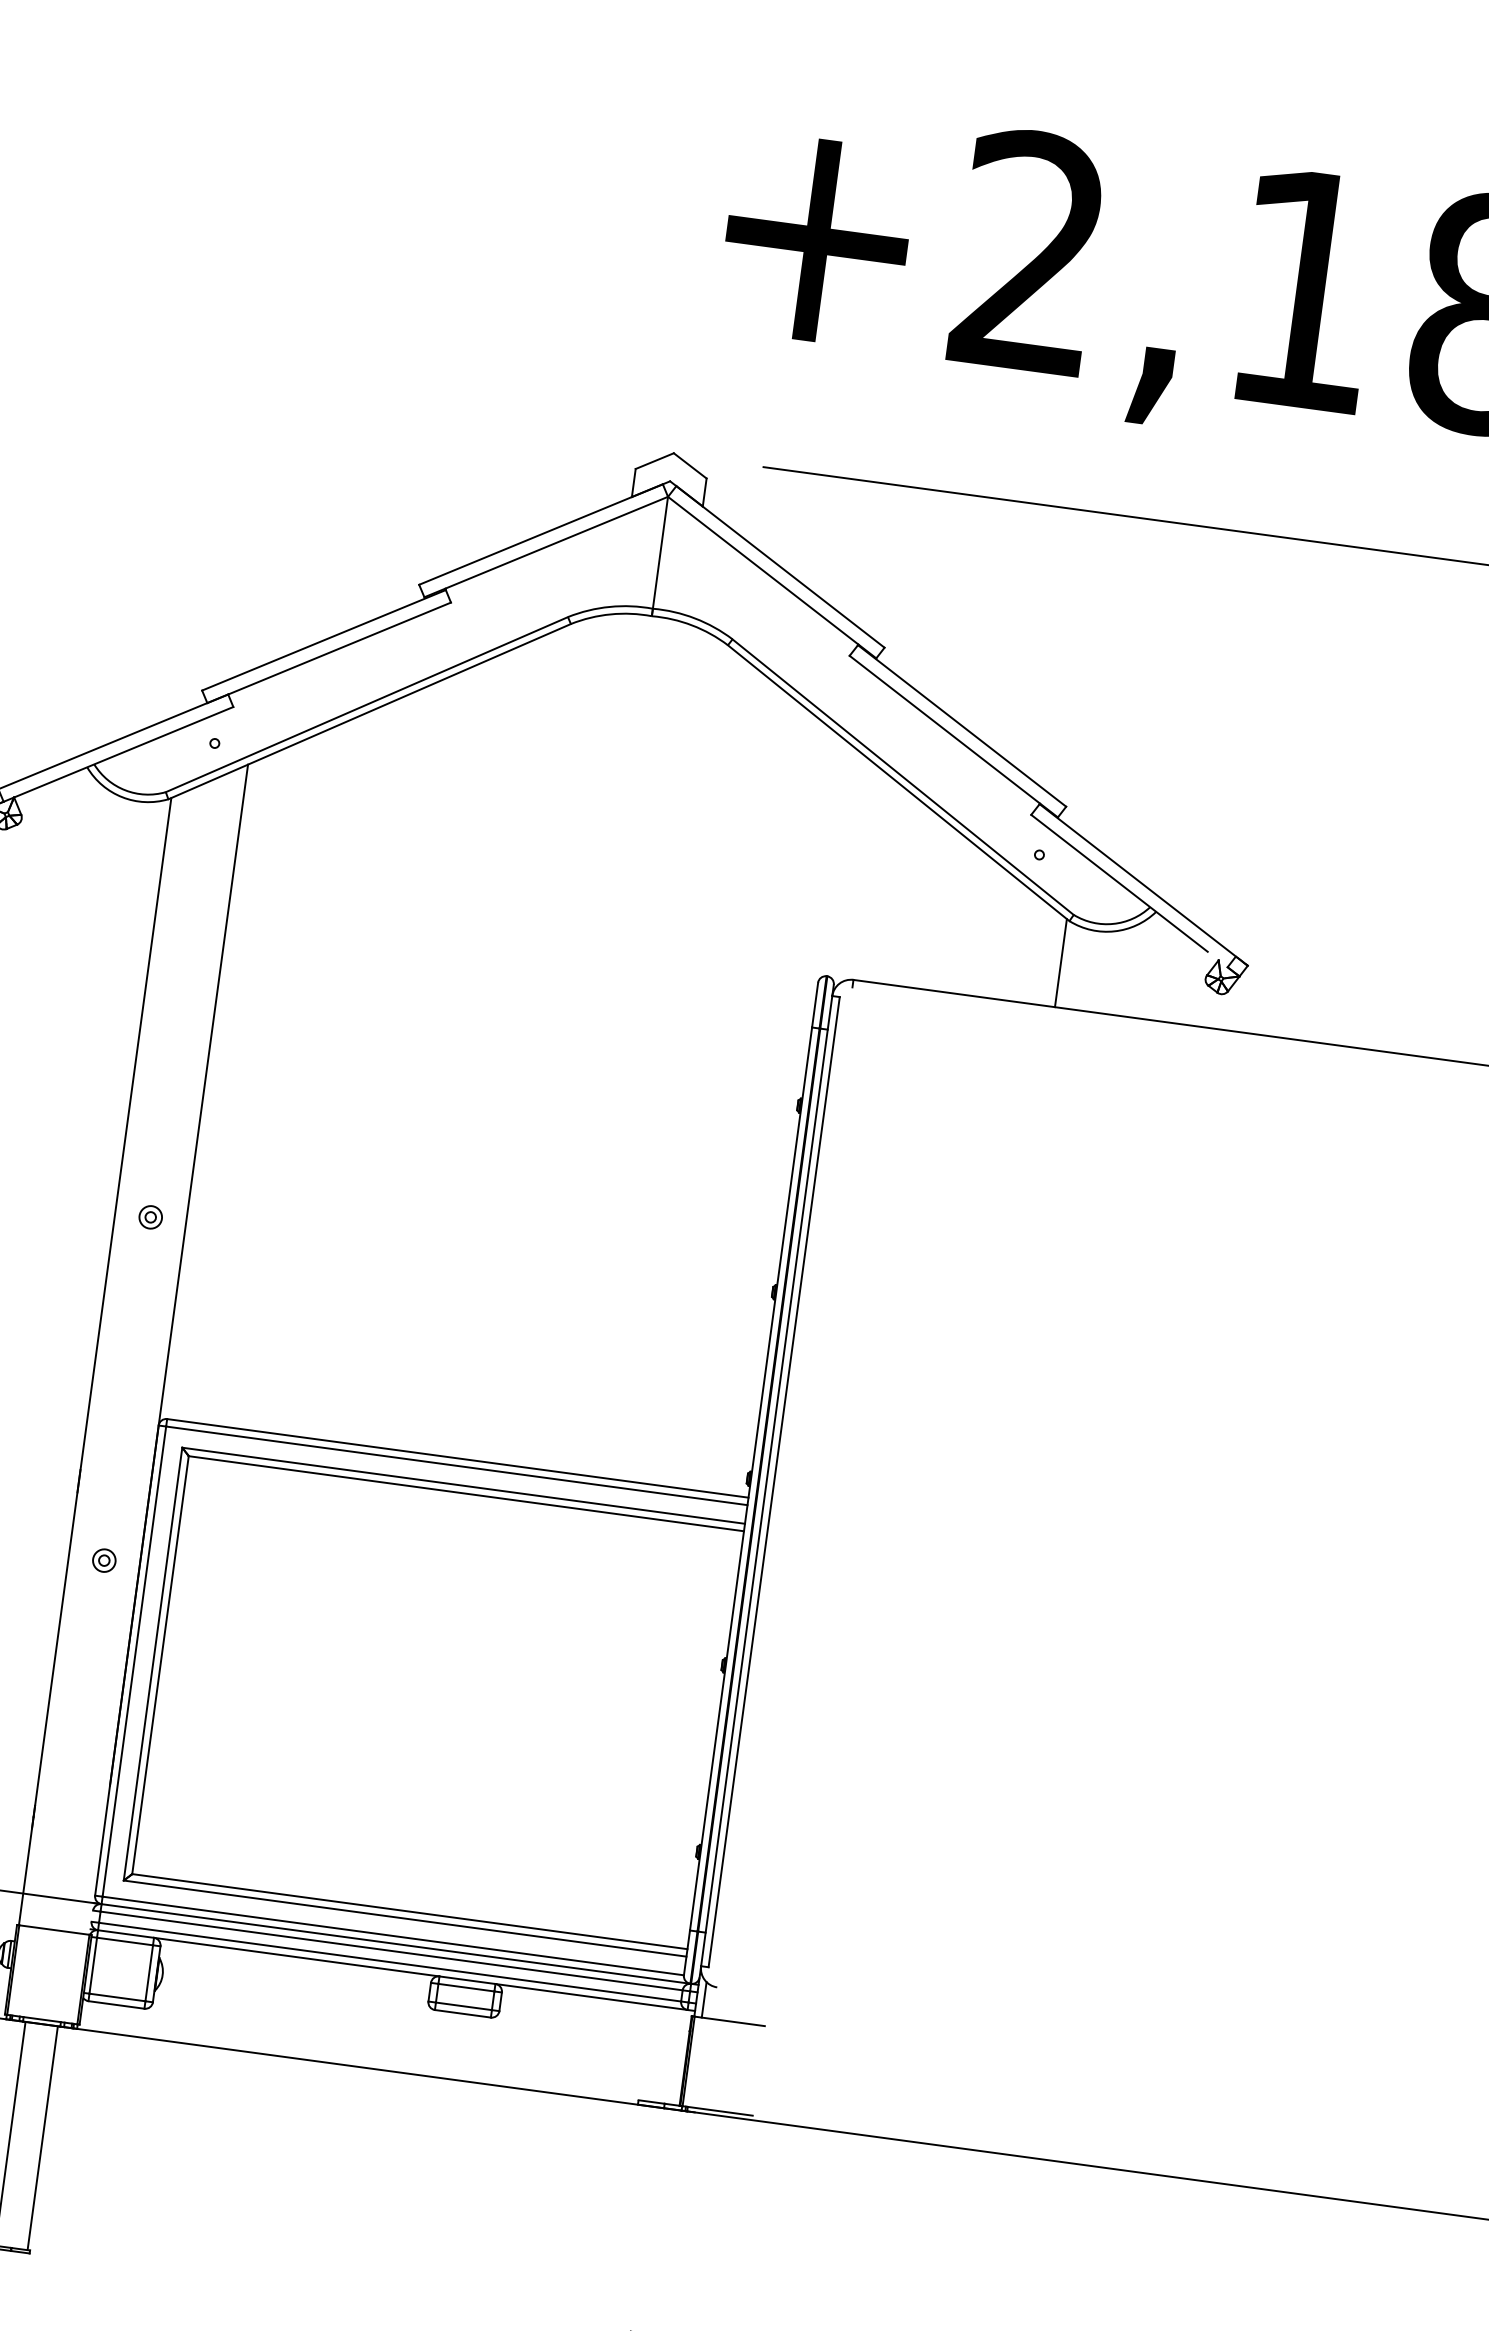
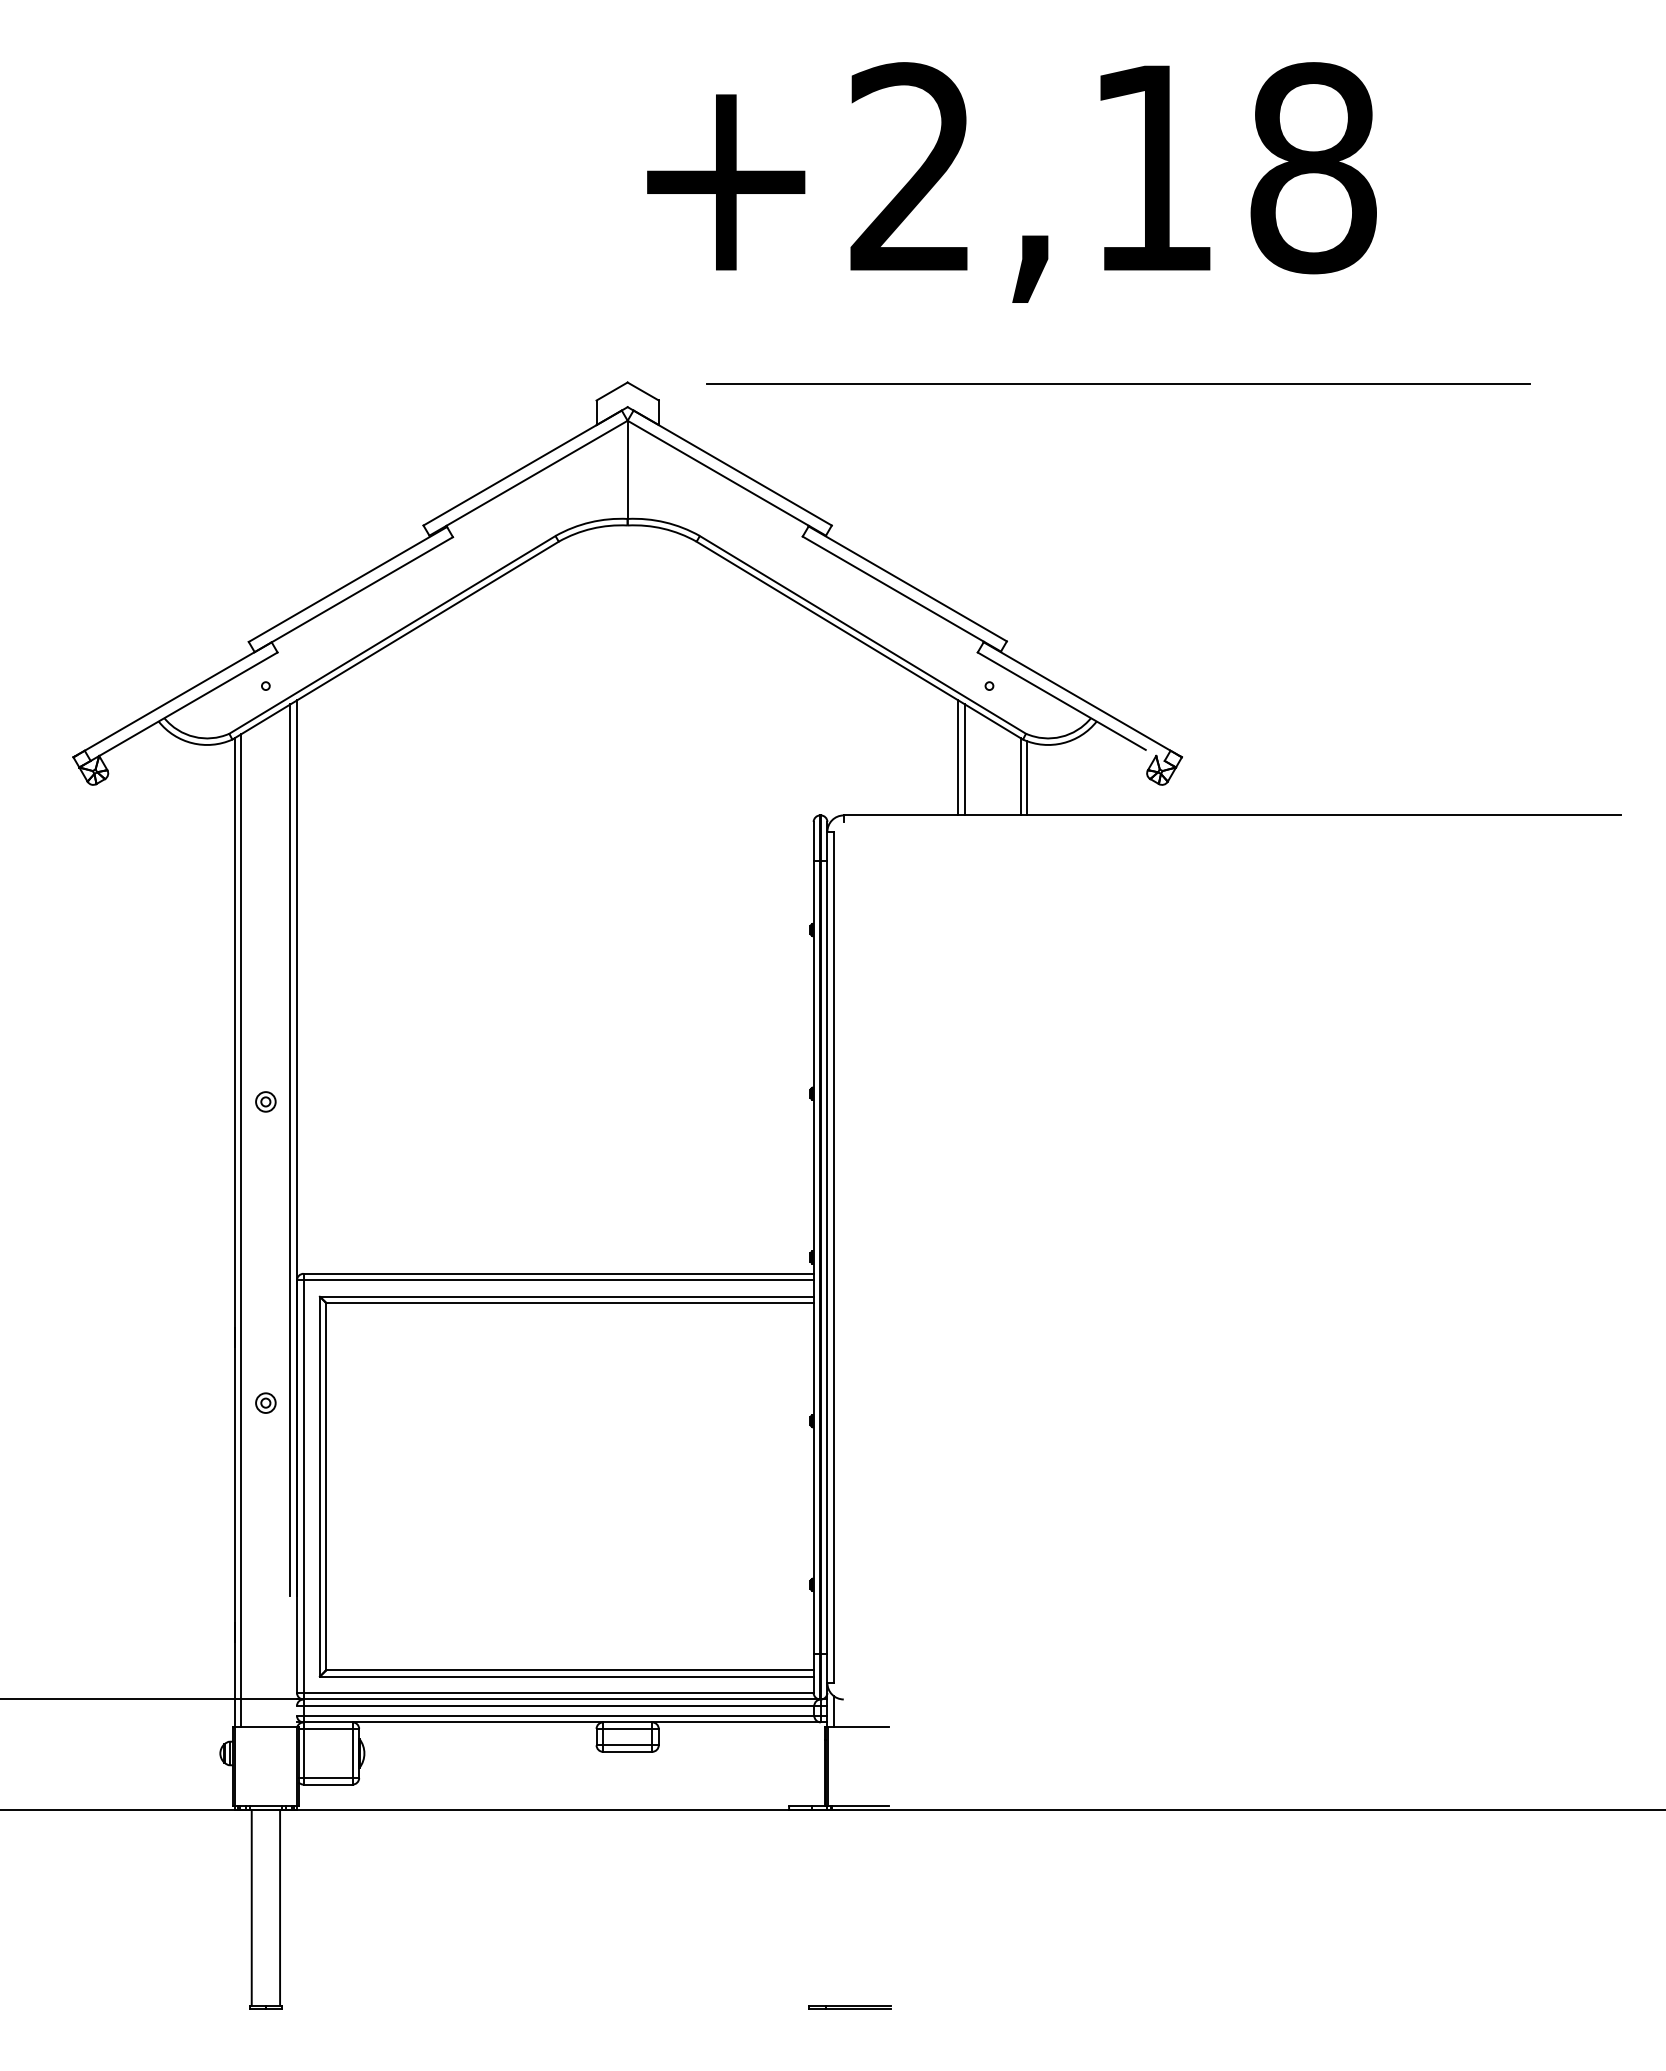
line: (993, 931) -> (958, 757), added
line: (999, 934) -> (964, 759), added
line: (1068, 966) -> (1027, 778), added
line: (171, 1276) -> (290, 1150), added
line: (103, 1360) -> (241, 1230), added

